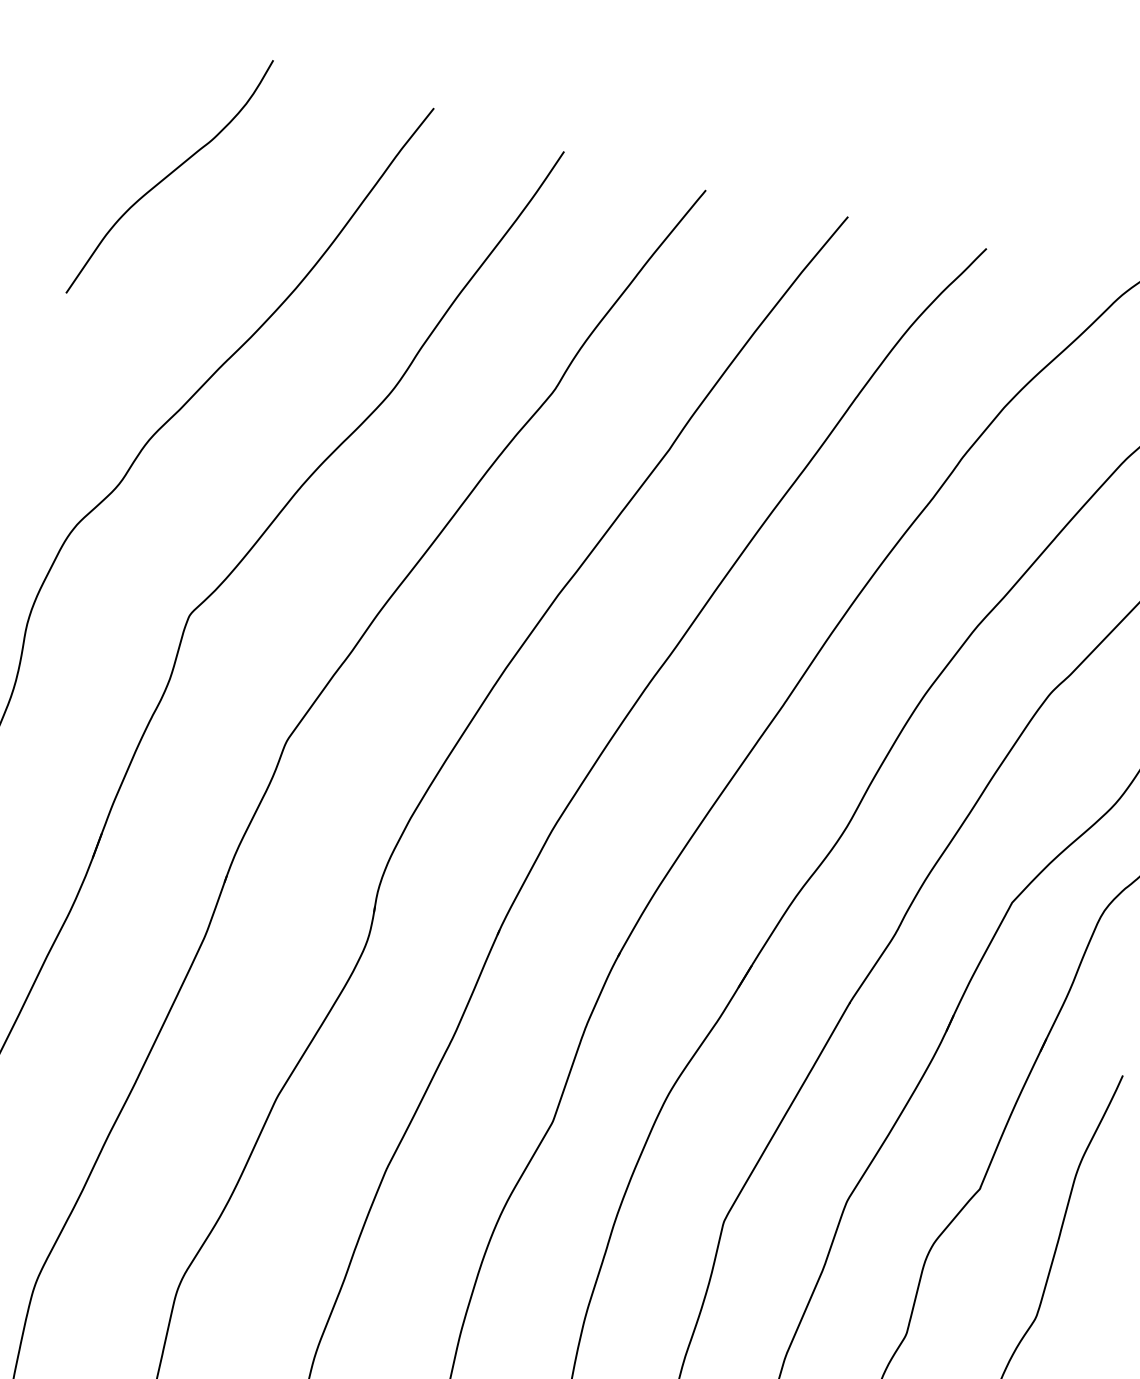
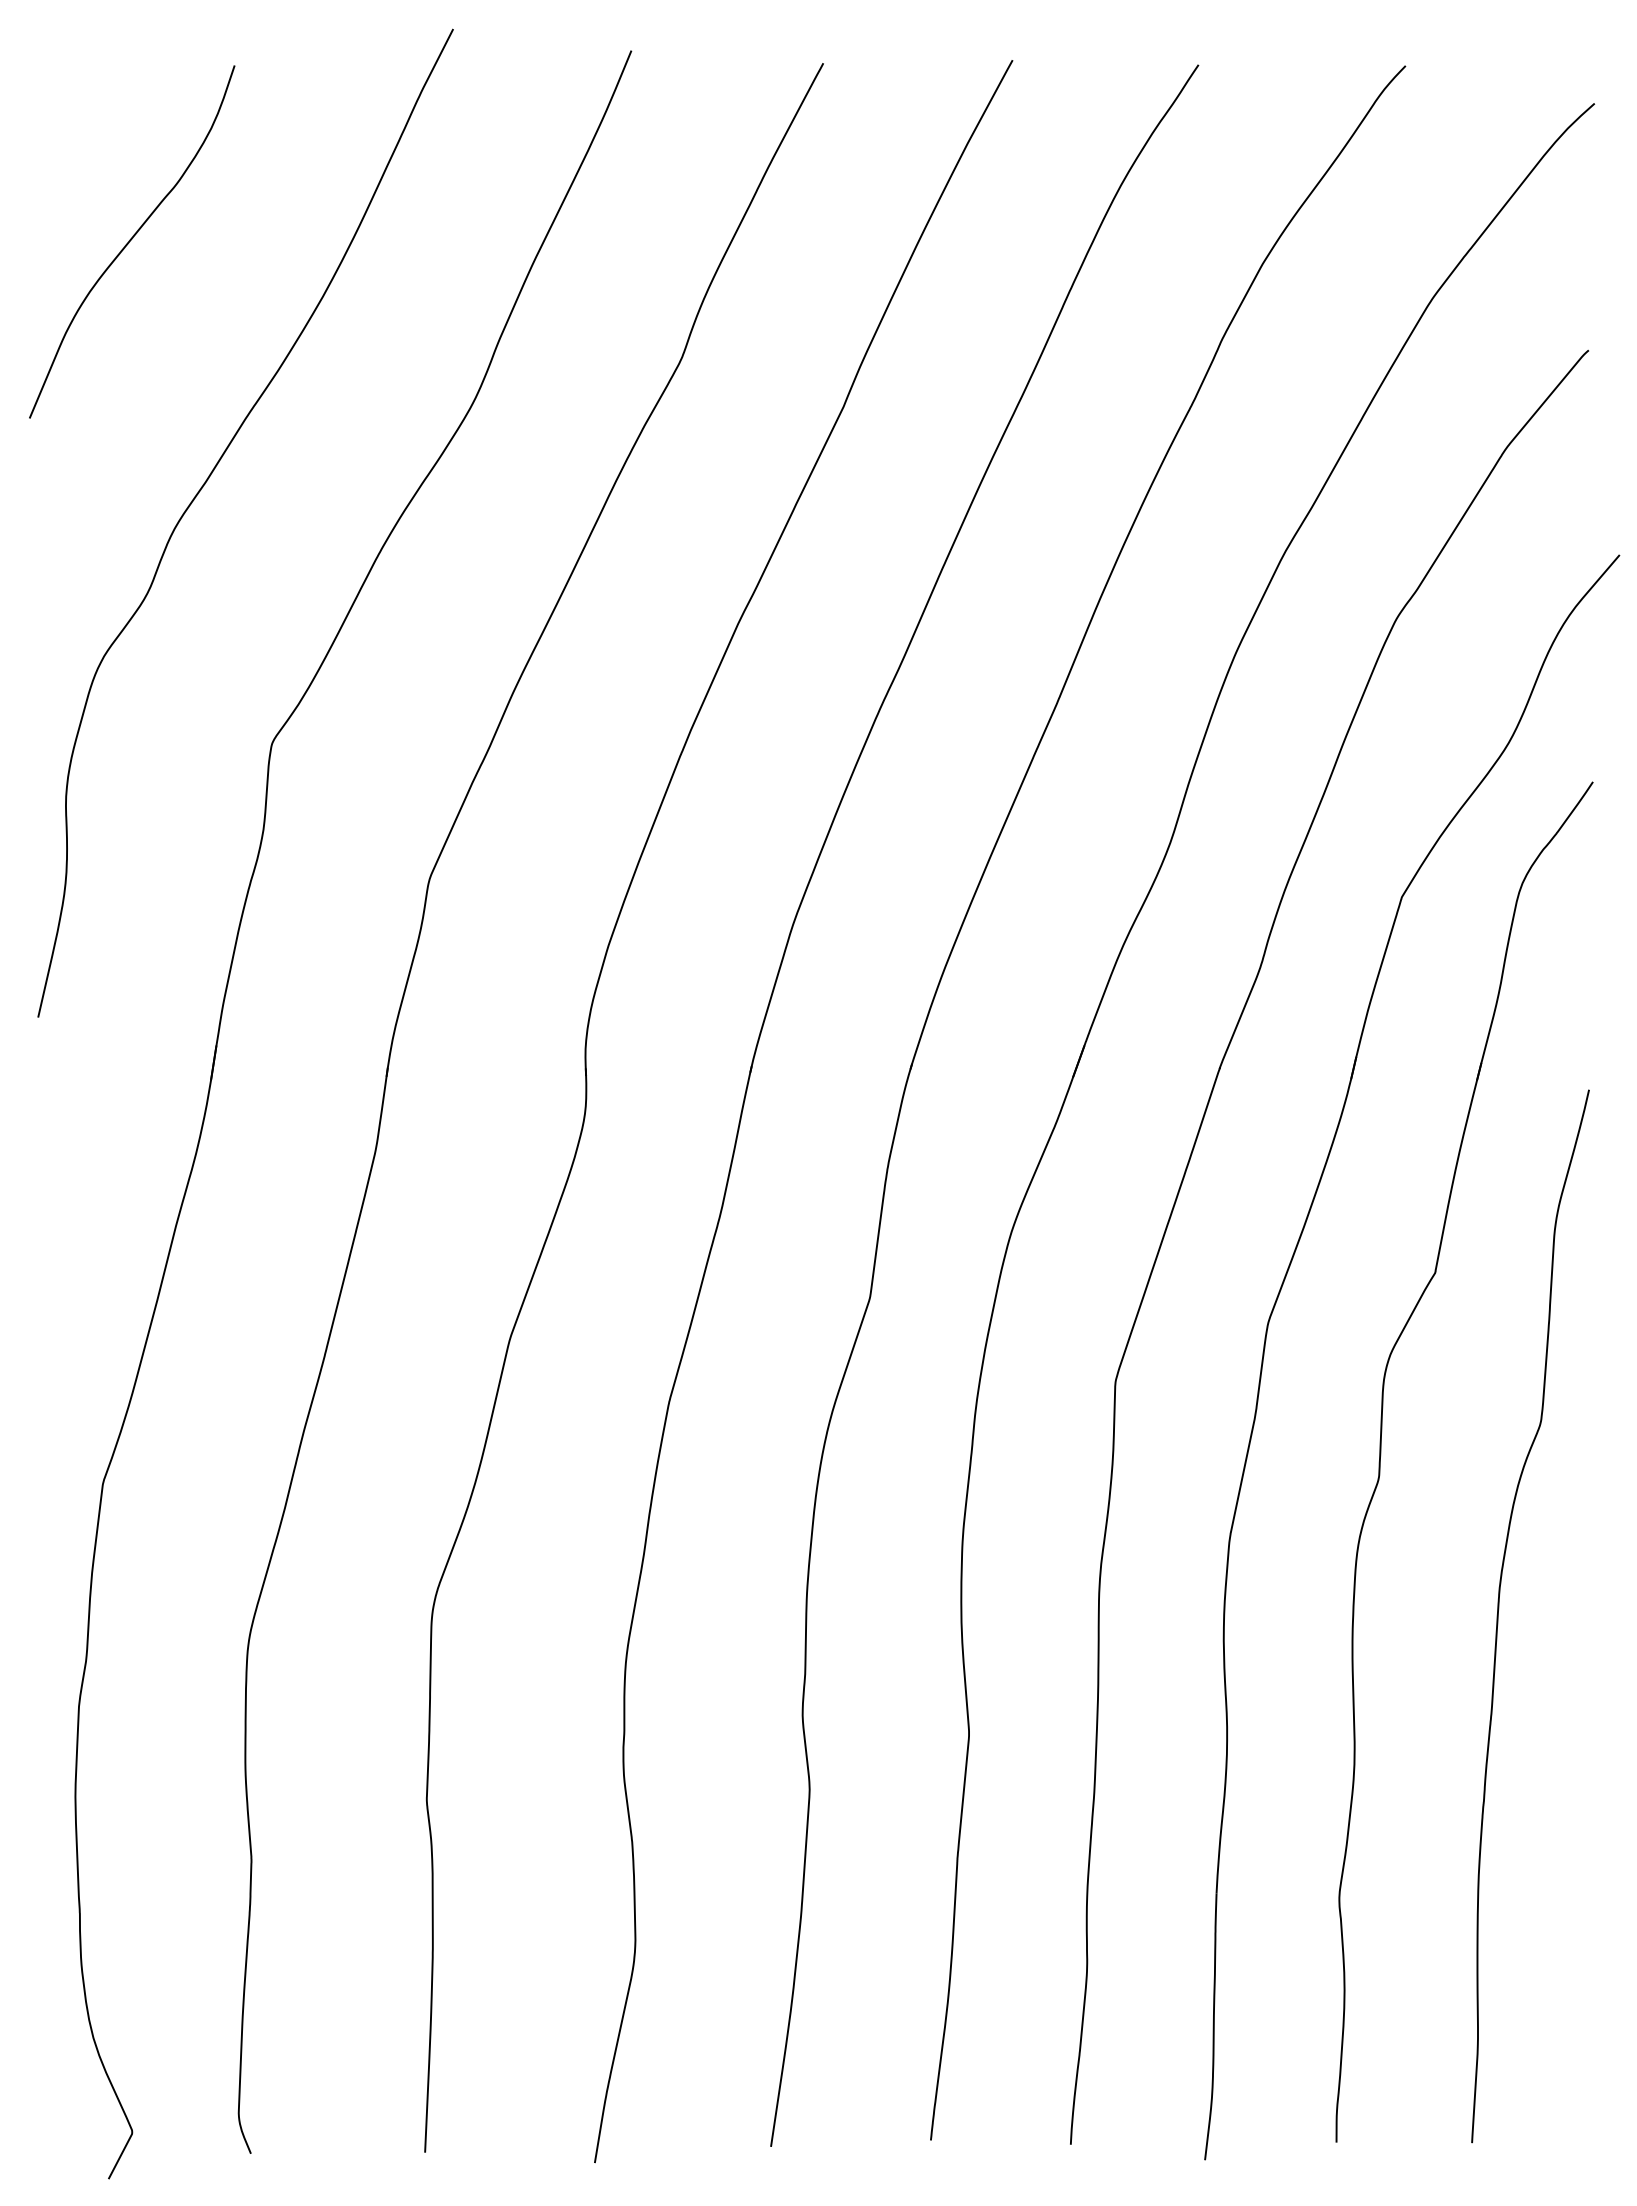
curve: (169, 175) -> (131, 240), moved

